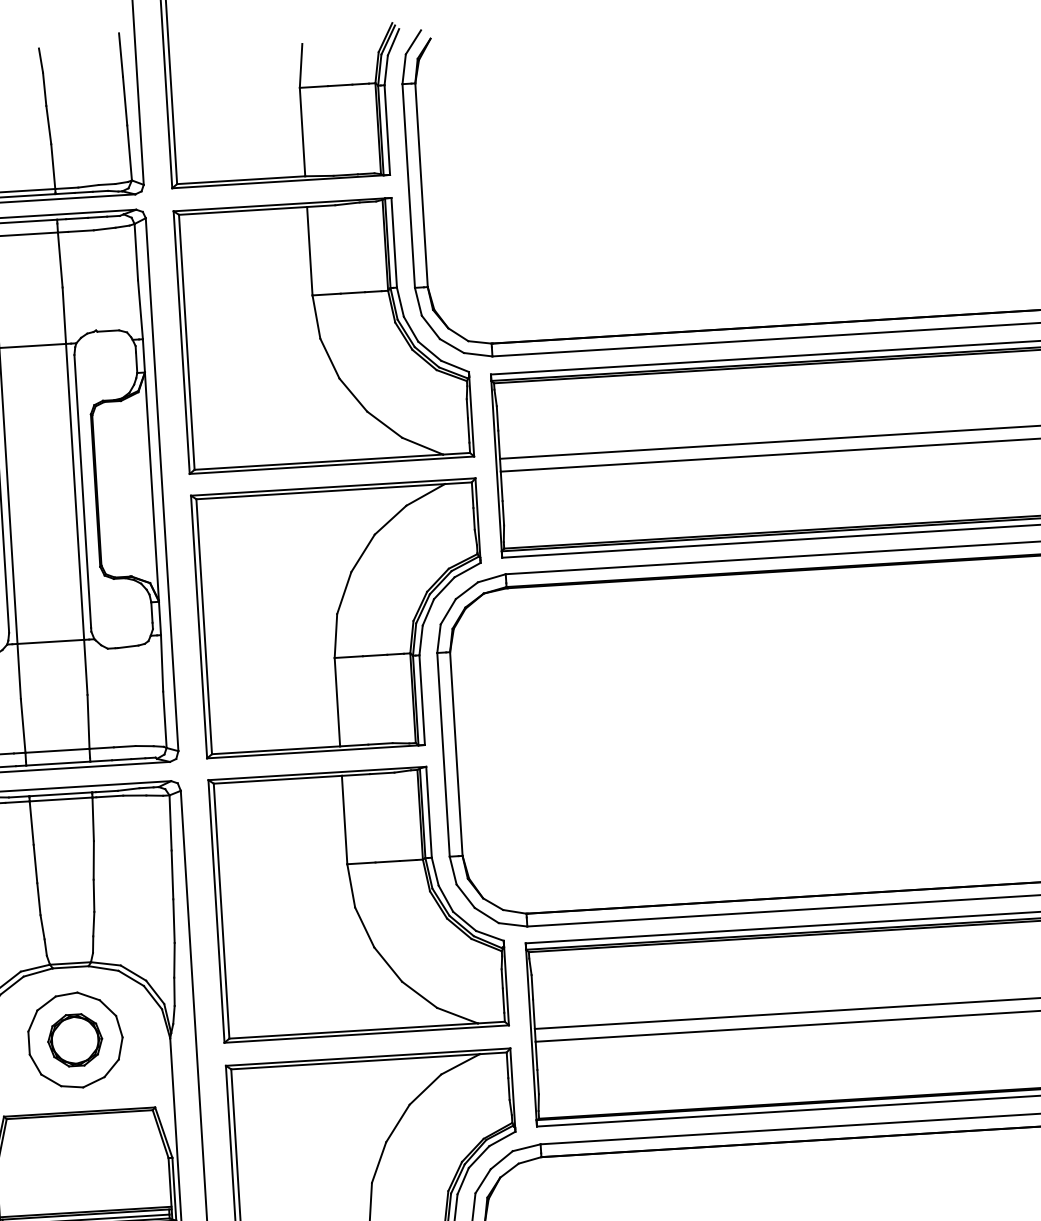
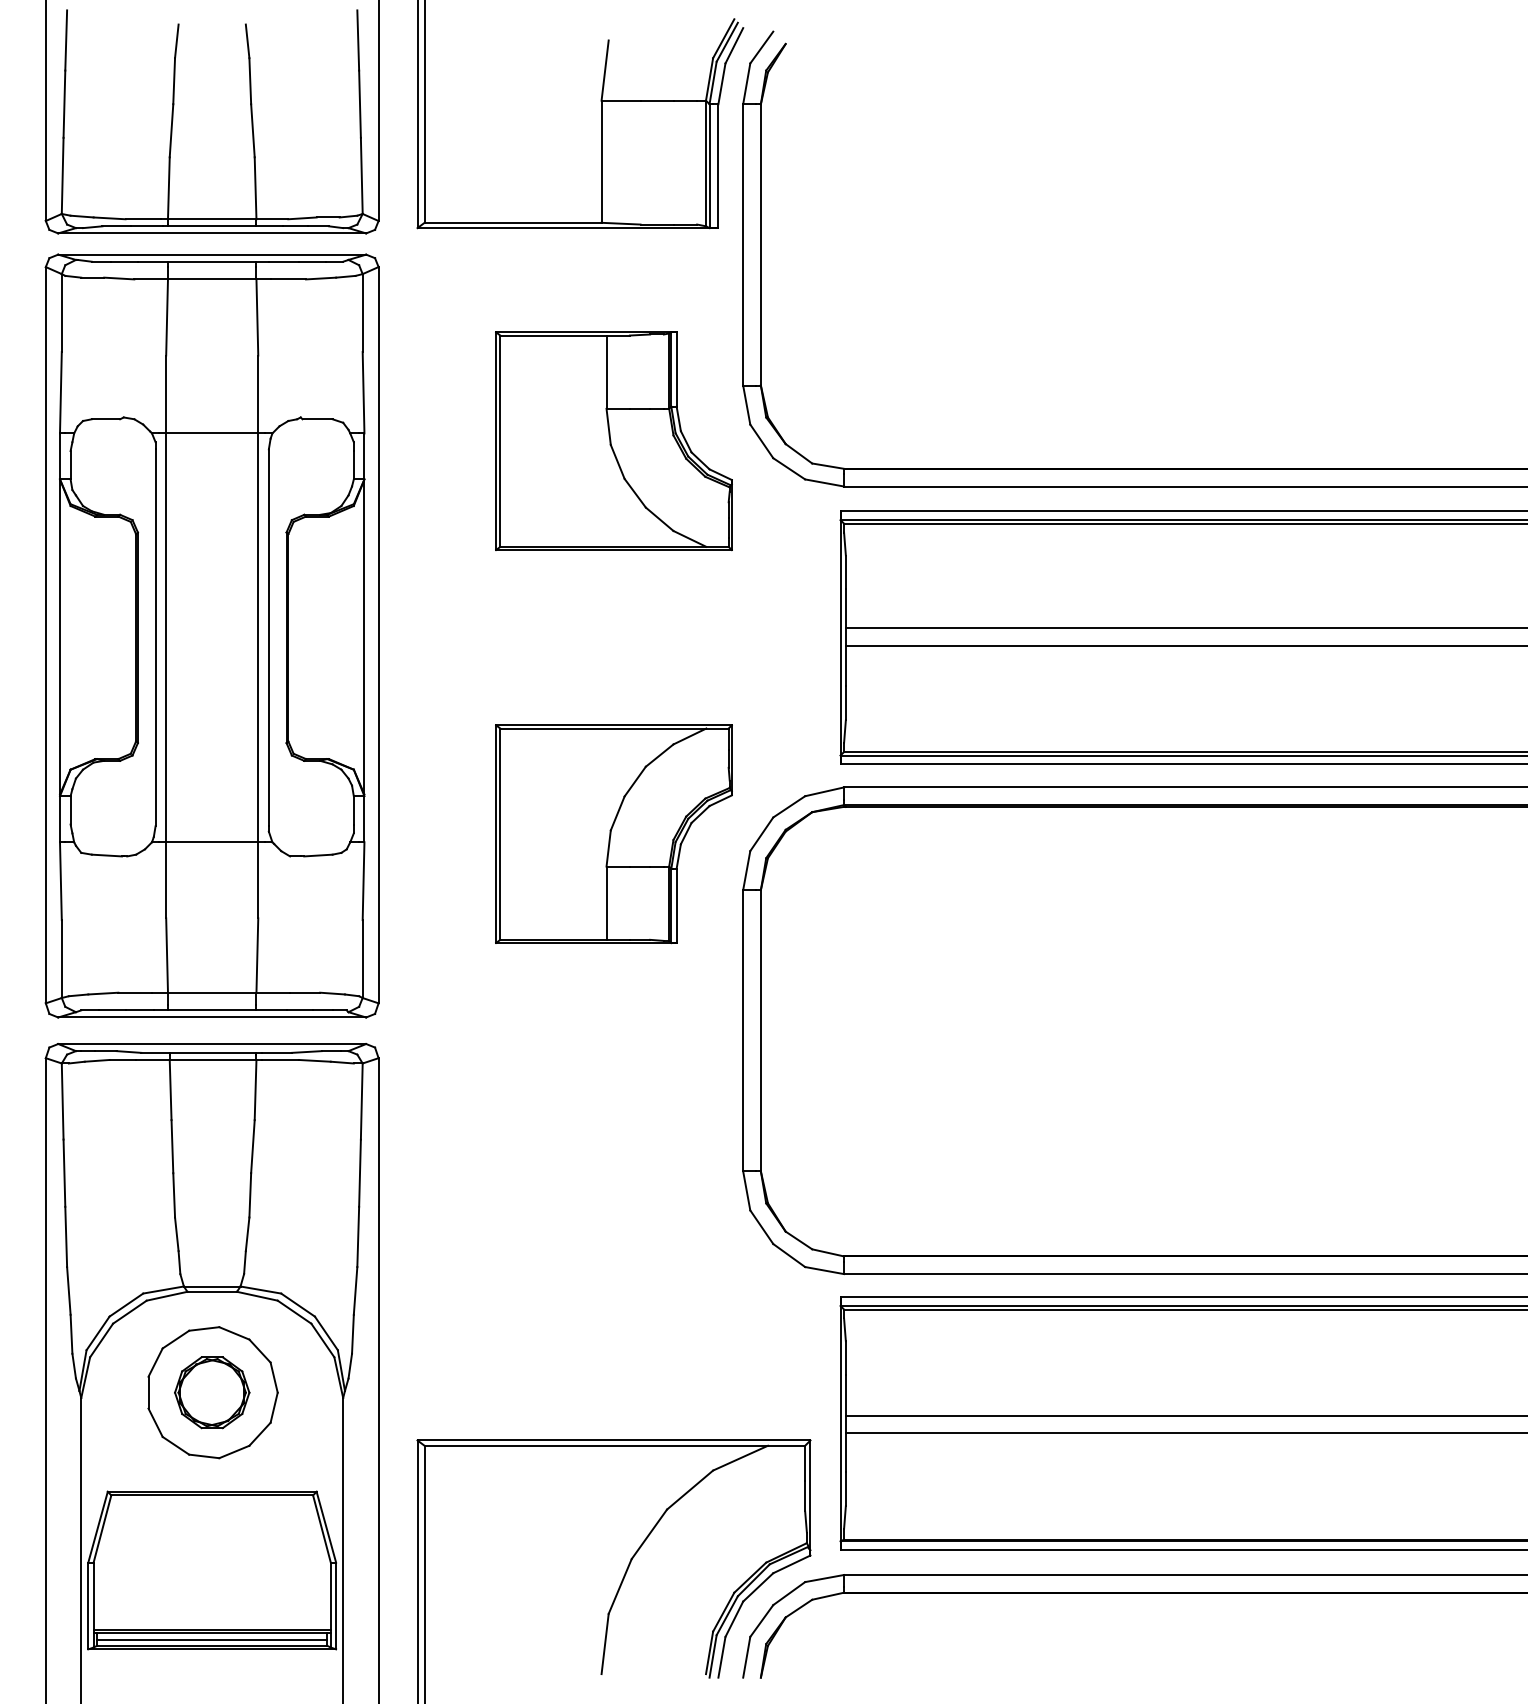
part: (323, 333) -> (613, 440), size x0.6
part: (340, 617) -> (613, 833), size x0.6
part: (358, 902) -> (613, 1226), removed

